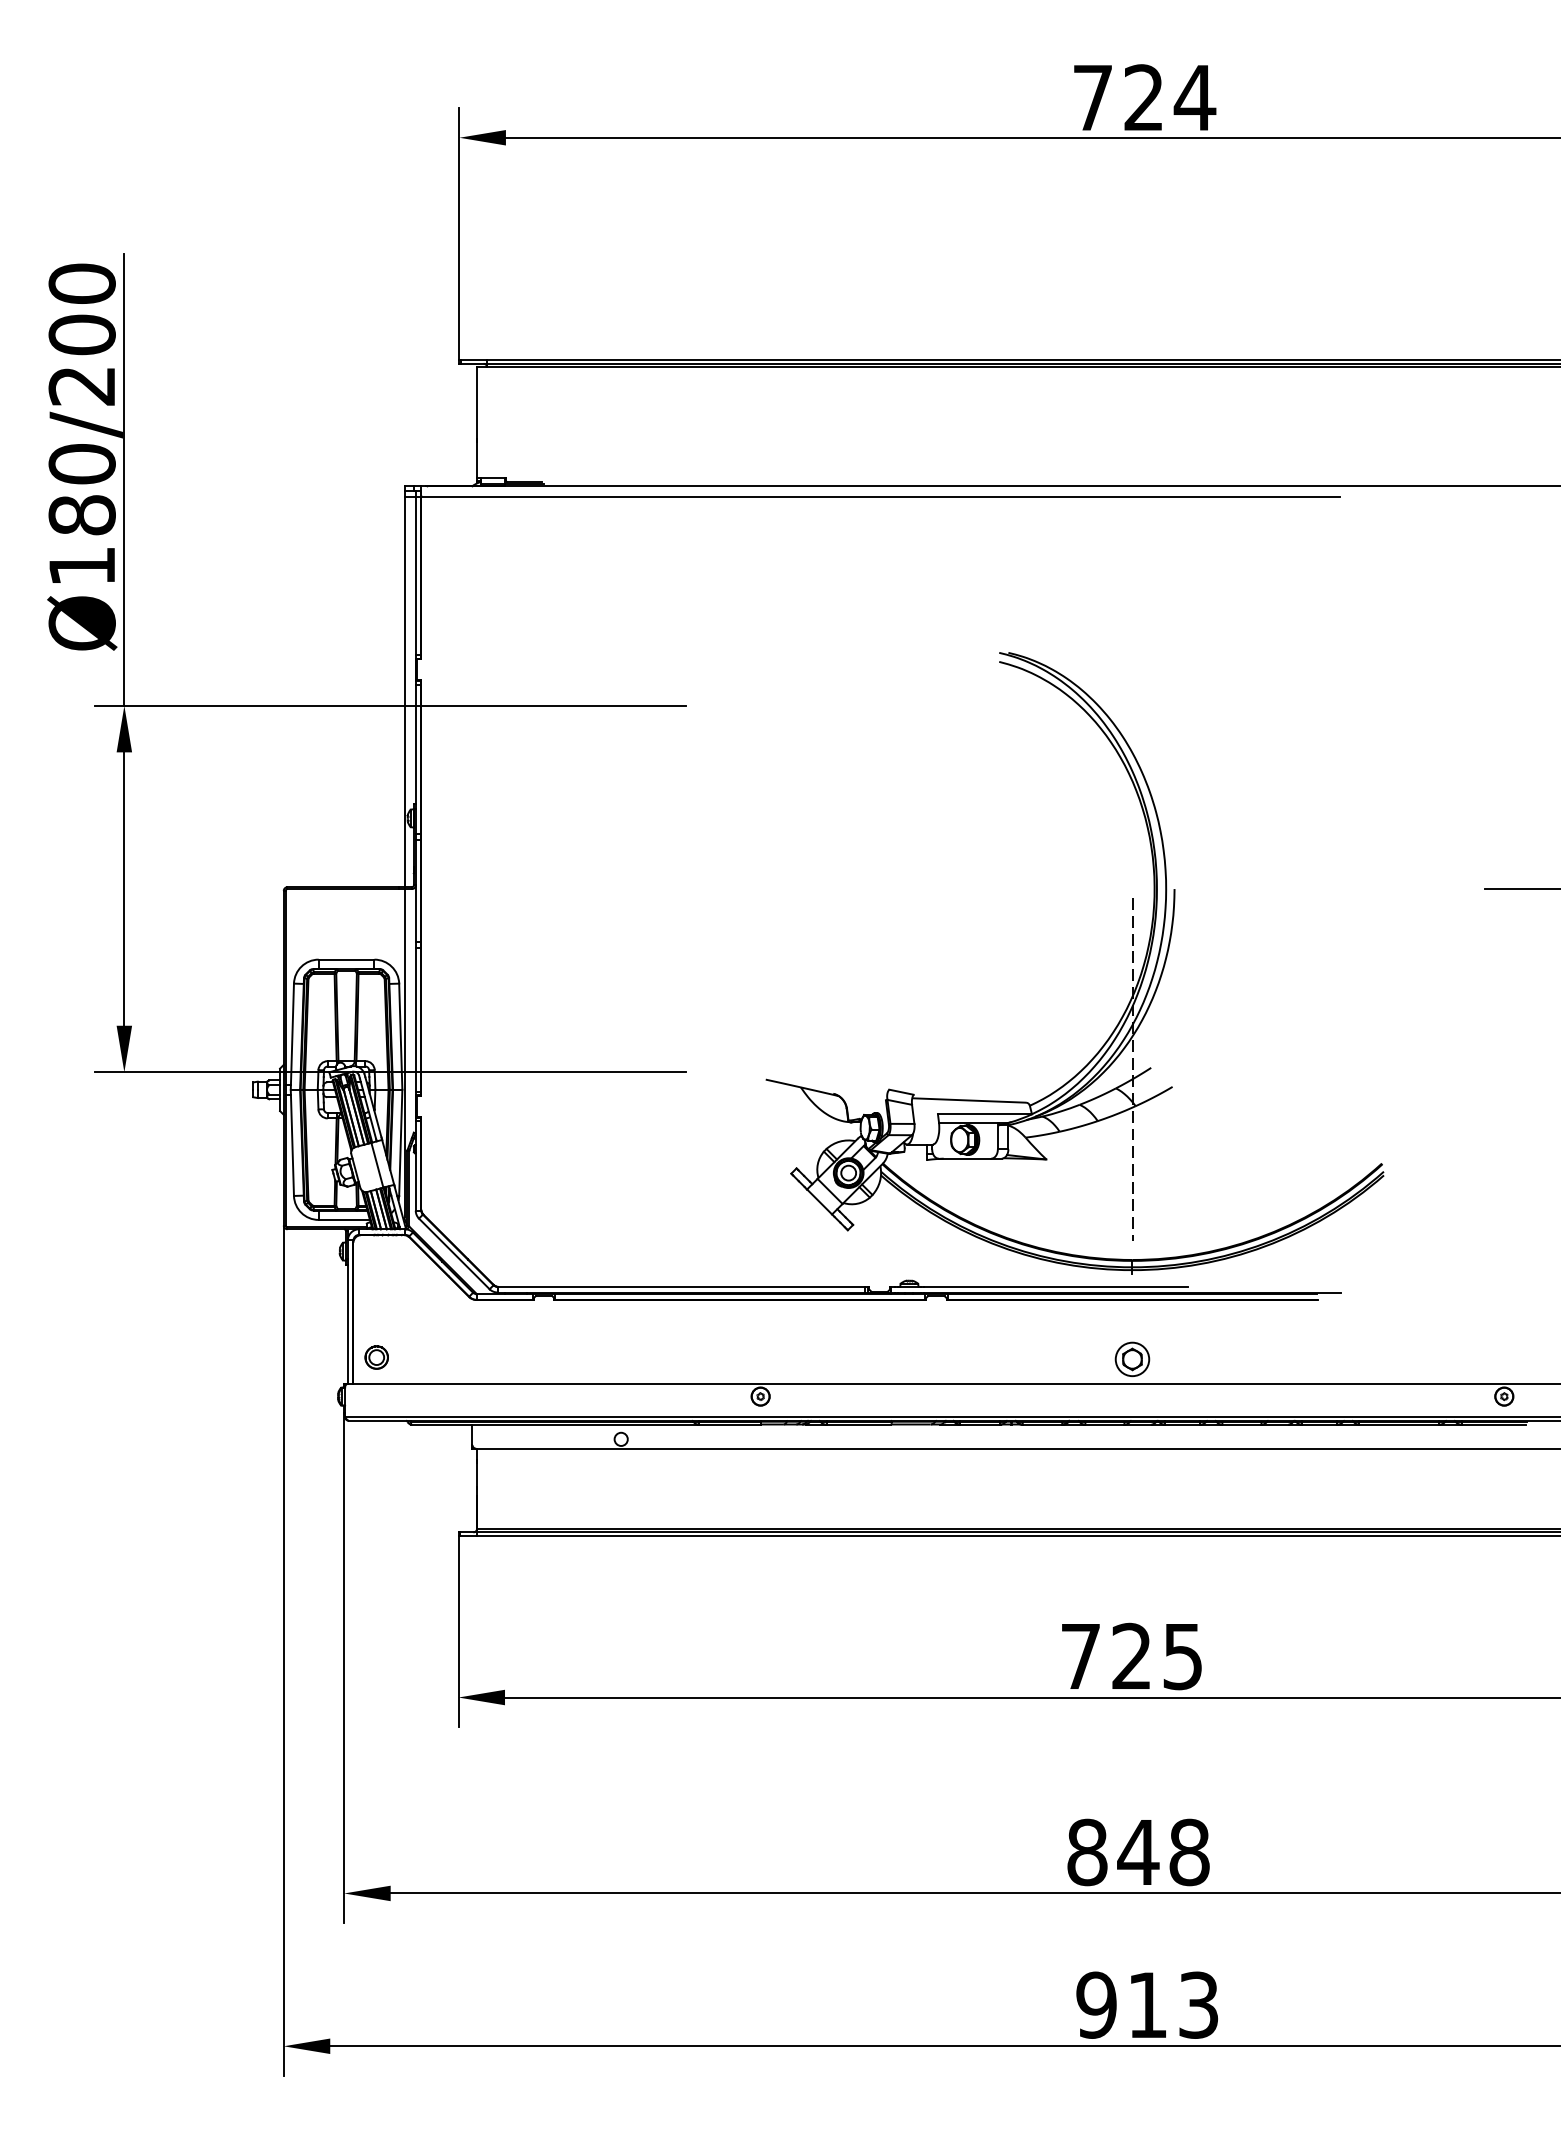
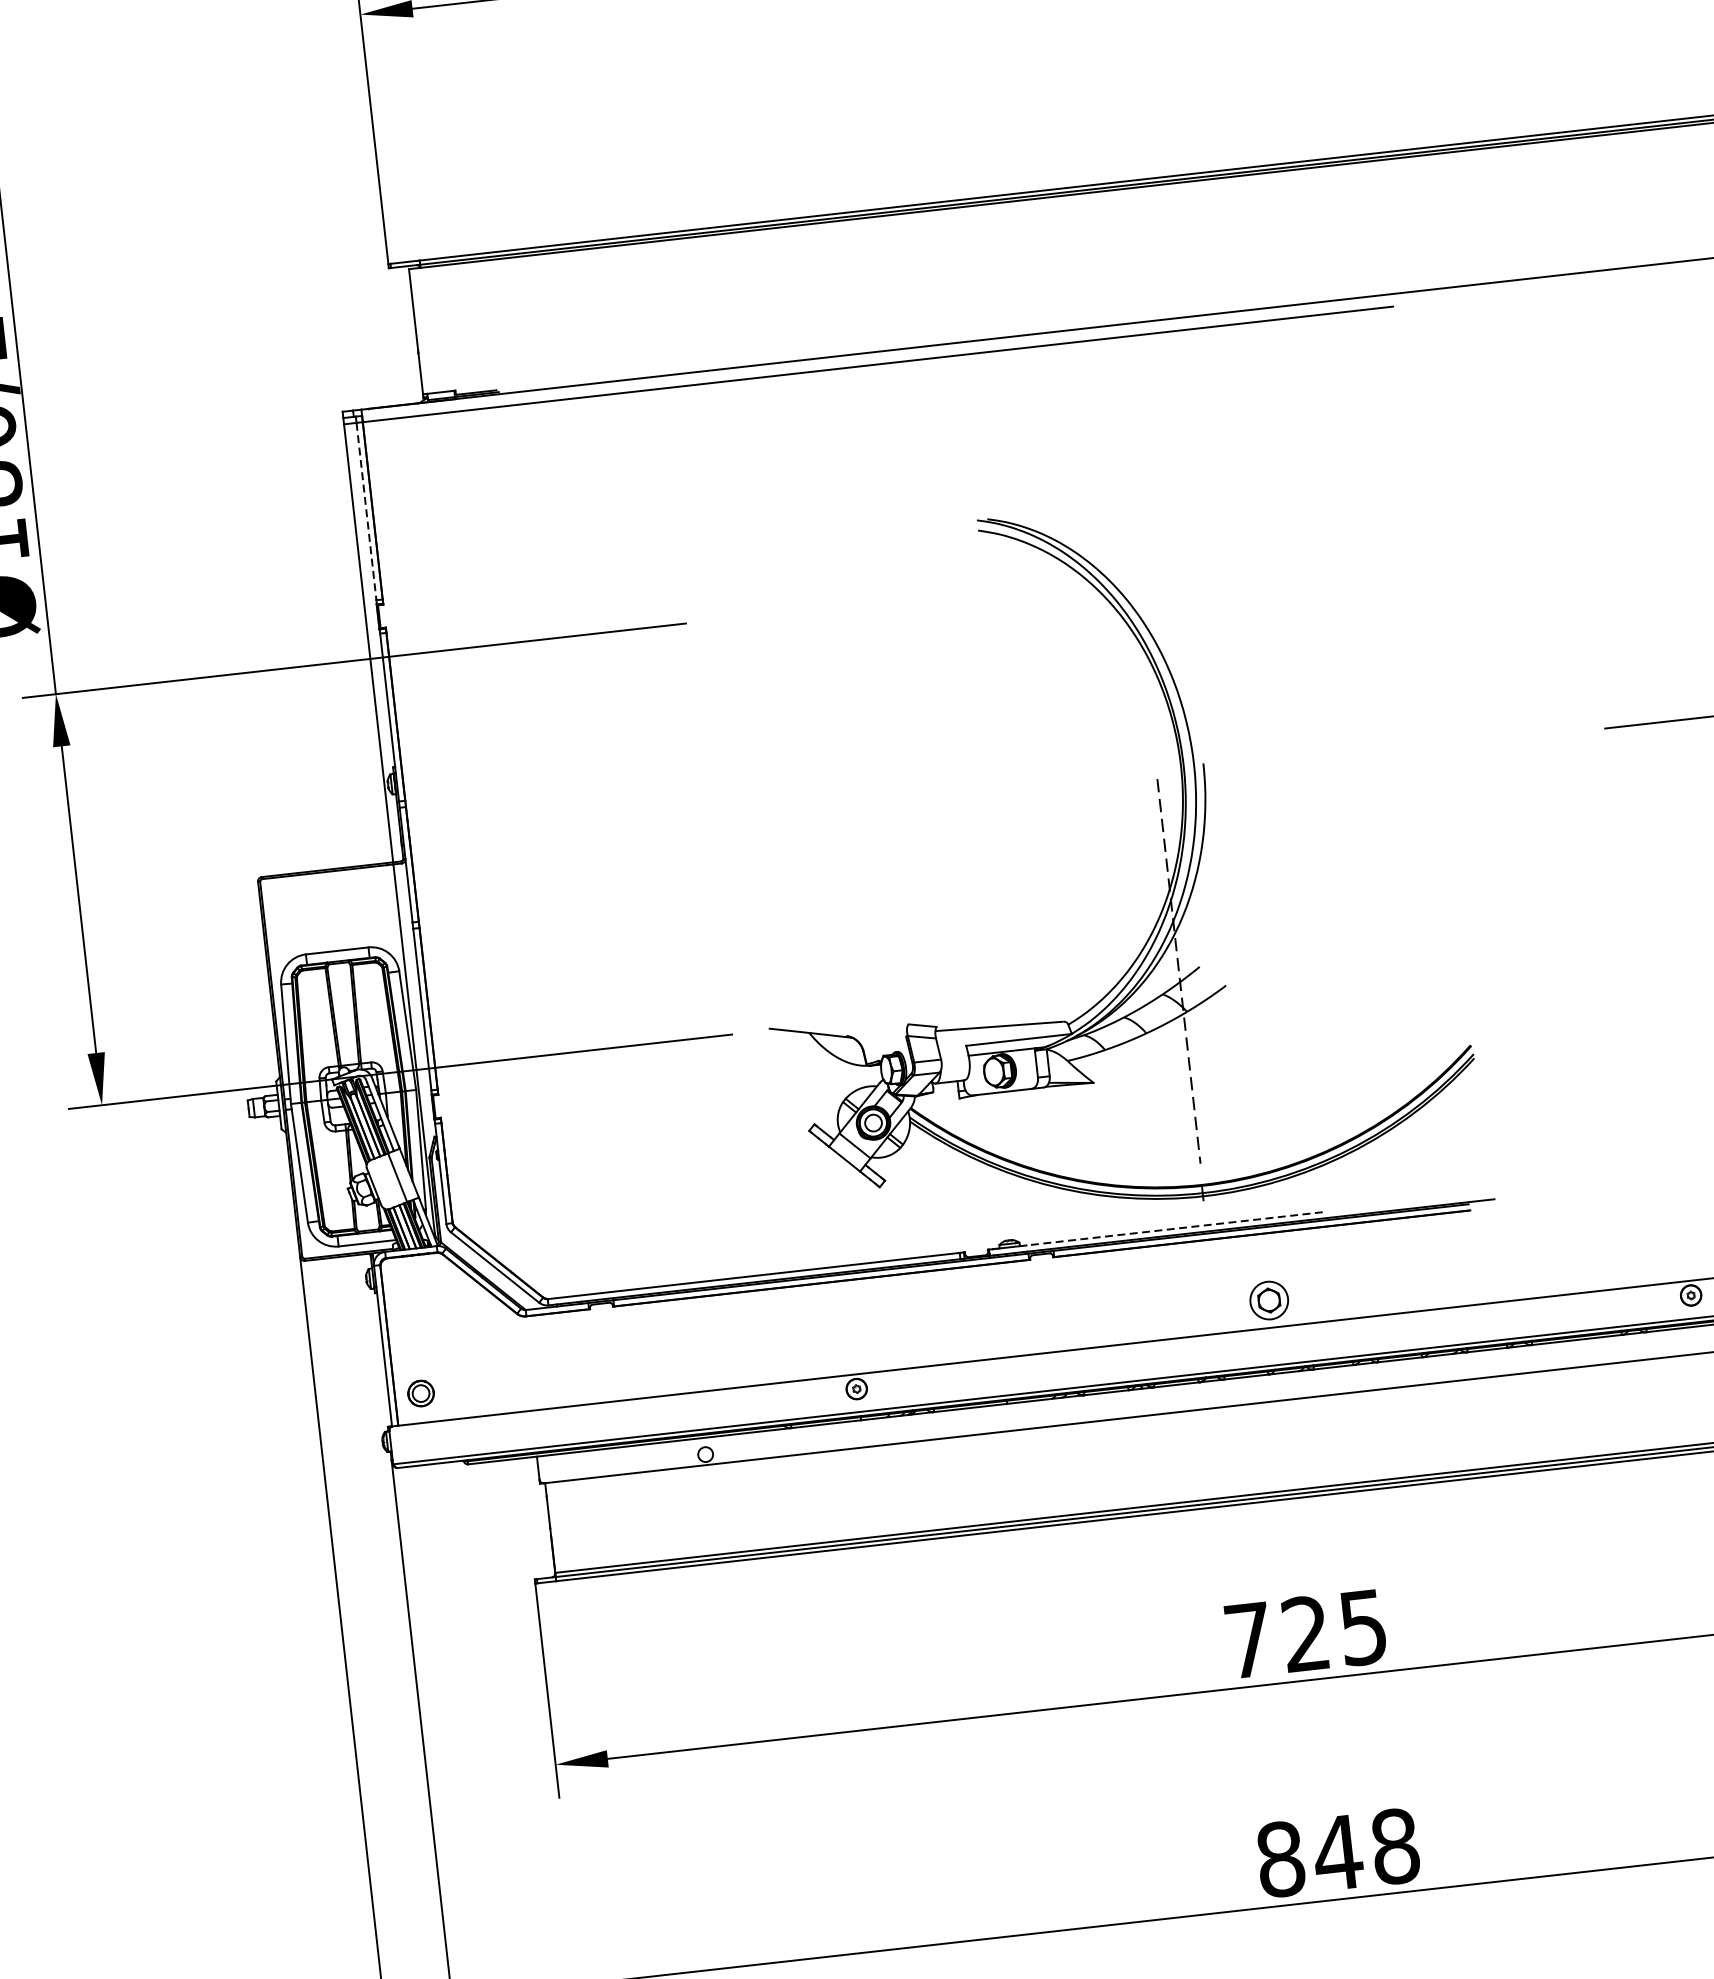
line: (415, 576) -> (366, 512), solid -> dashed
part: (1132, 962) -> (1165, 851), moved
line: (1055, 1286) -> (1173, 1228), solid -> dashed

